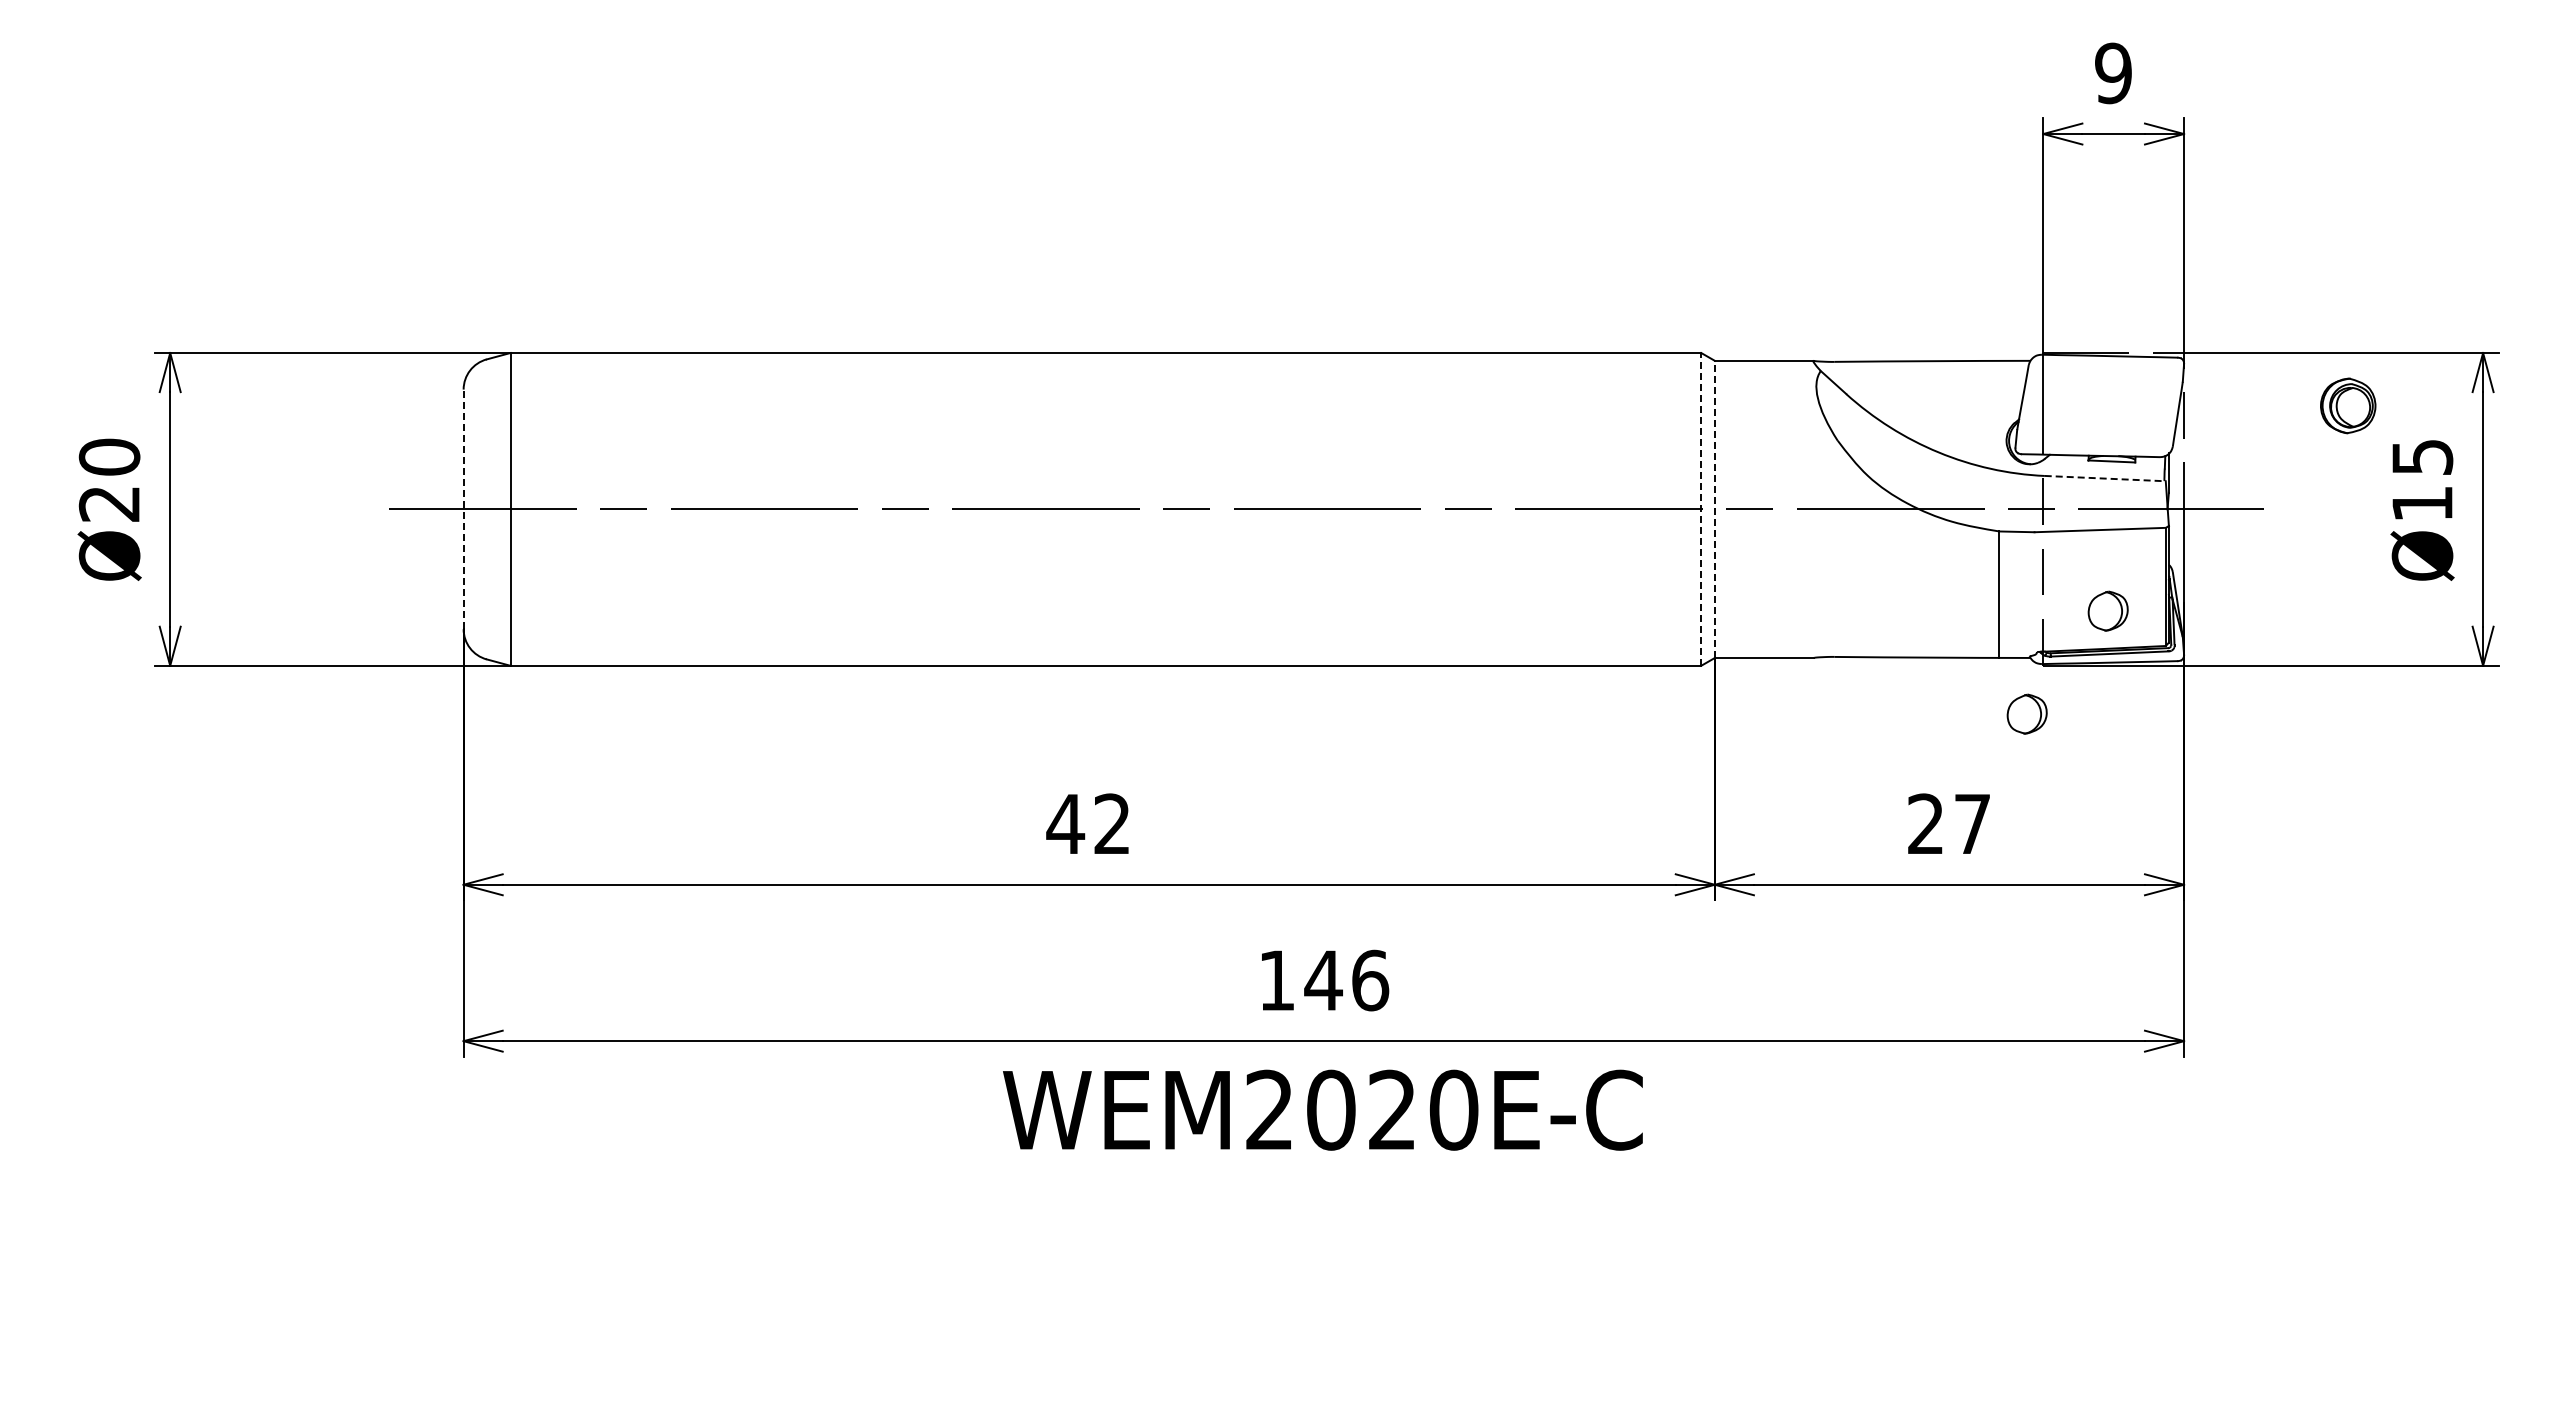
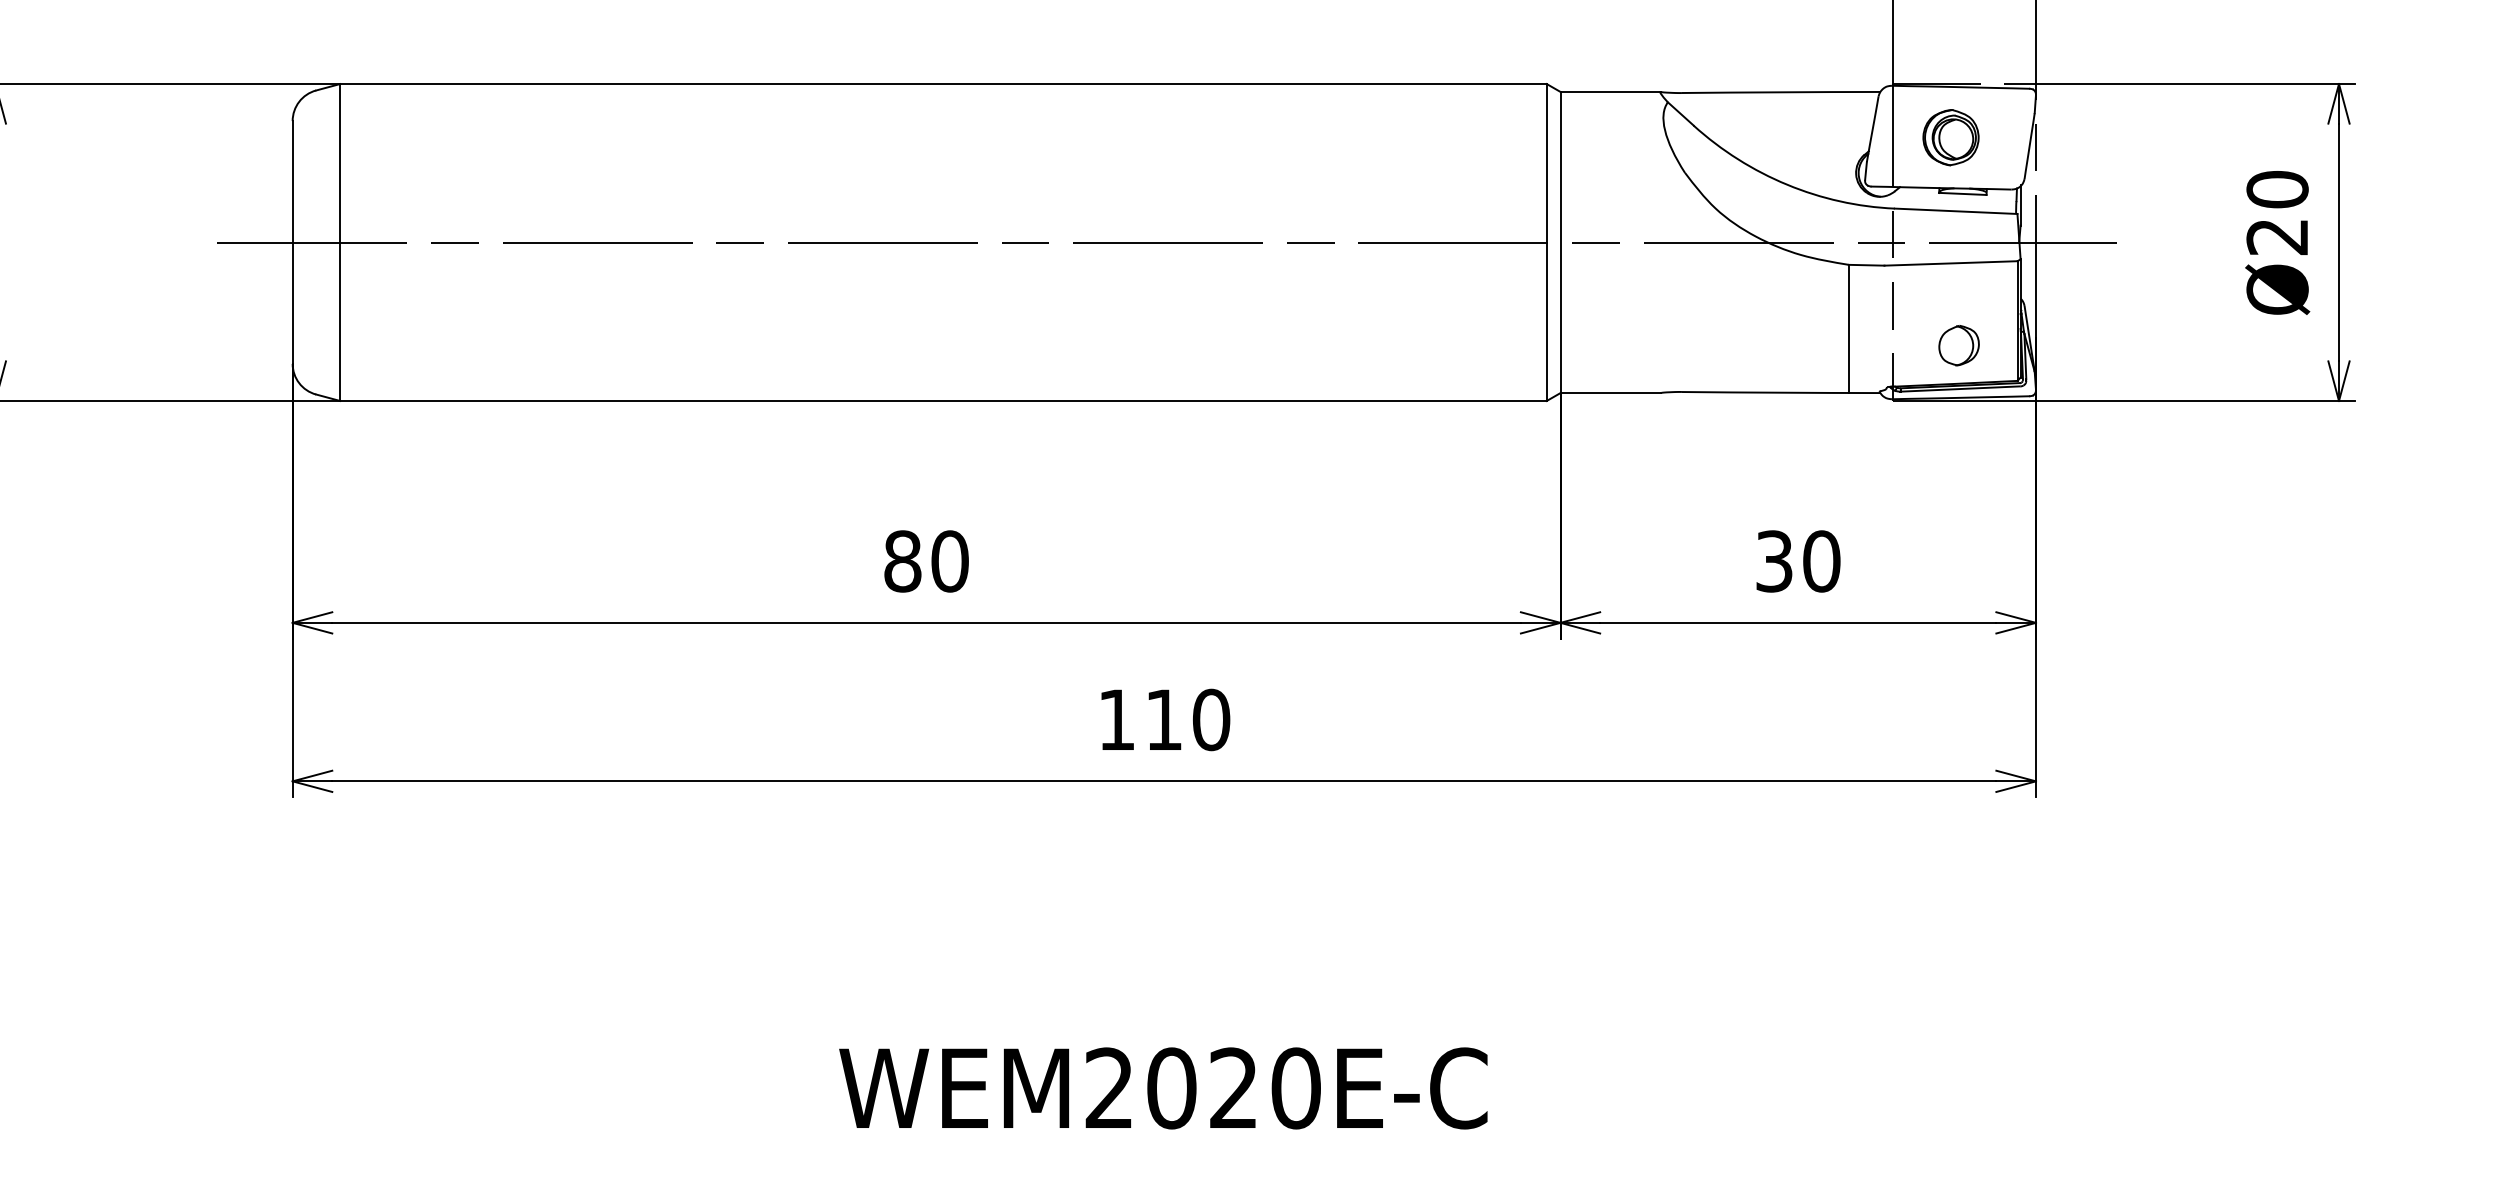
part: (2348, 405) -> (1951, 137), moved
line: (2105, 478) -> (1956, 211), dashed -> solid
text: (2422, 479) -> (2277, 212), Ø15 -> Ø20
line: (1701, 508) -> (1546, 241), dashed -> solid
line: (463, 509) -> (292, 242), dashed -> solid
line: (1714, 509) -> (1560, 242), dashed -> solid
part: (2026, 713) -> (1876, 449), removed
text: (1088, 823) -> (925, 560), 42 -> 80
text: (1949, 823) -> (1798, 560), 27 -> 30
text: (1346, 980) -> (1187, 719), 146 -> 110
text: (1322, 1109) -> (1162, 1087), moved

